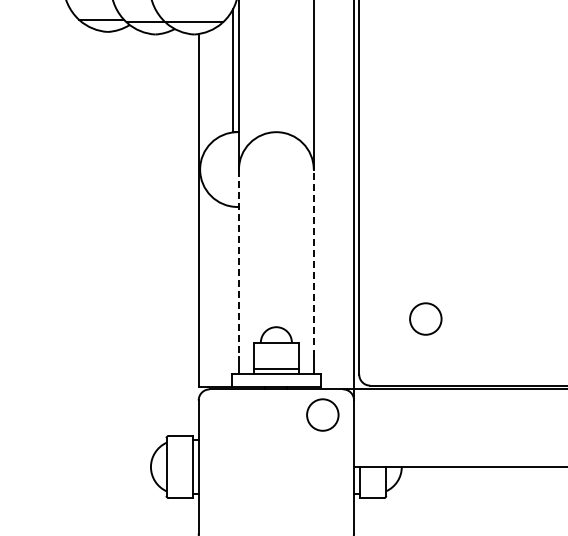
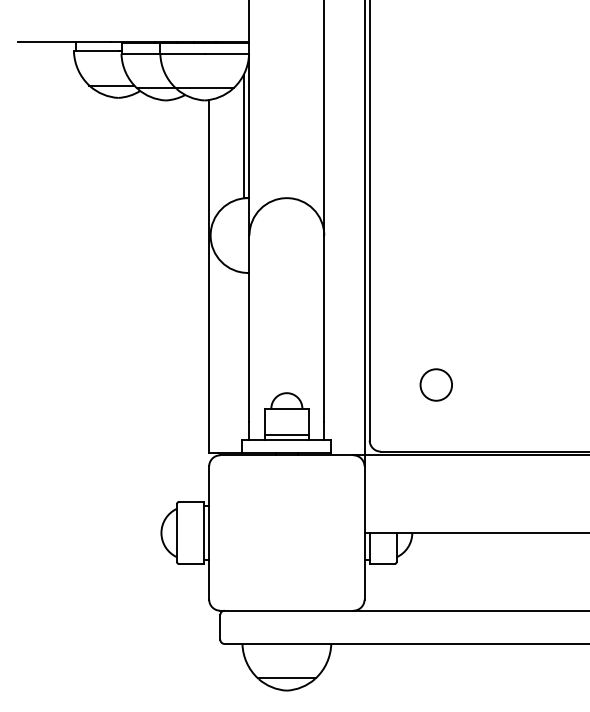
line: (314, 262) -> (324, 328), dashed -> solid
line: (239, 263) -> (249, 329), dashed -> solid
circle: (322, 414) -> (332, 480), removed

